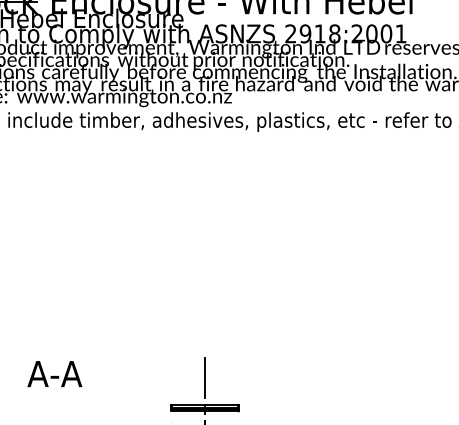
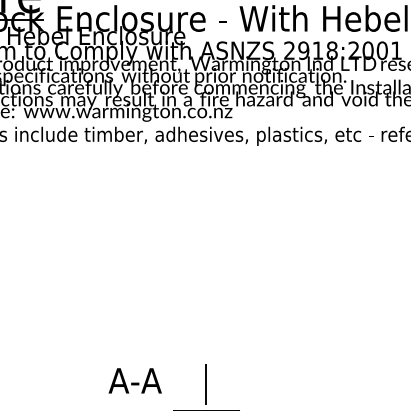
text: (54, 374) -> (134, 381), moved

